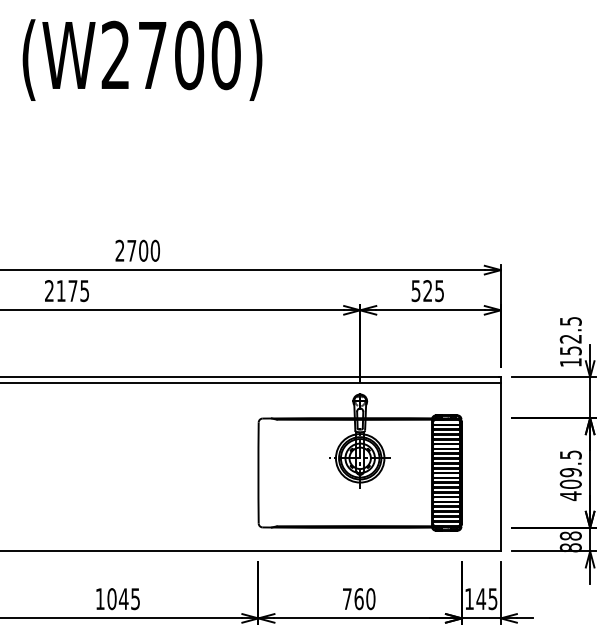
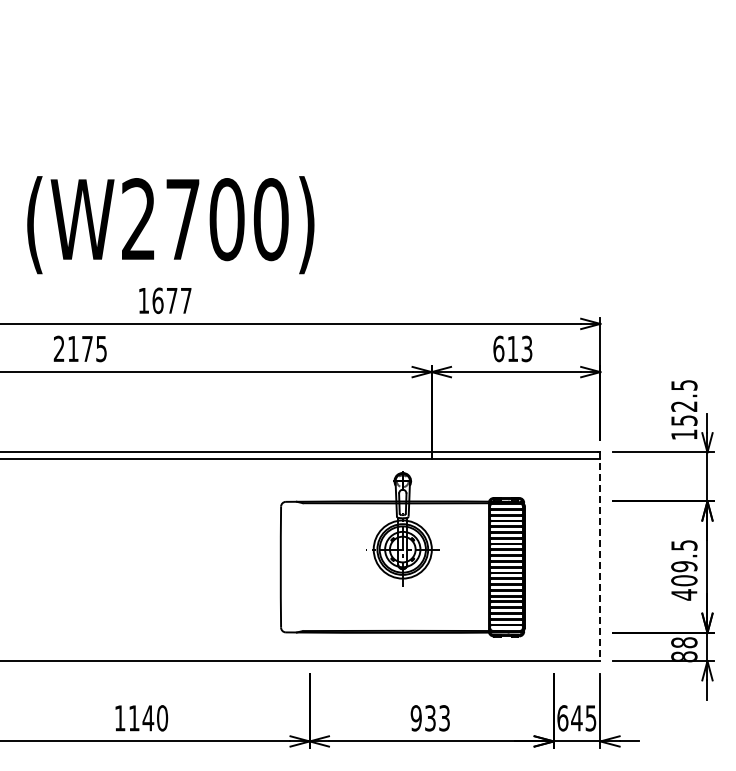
text: (142, 60) -> (170, 225), moved
text: (137, 250) -> (164, 300), 2700 -> 1677
text: (427, 290) -> (512, 348), 525 -> 613
part: (359, 462) -> (402, 554), moved
line: (500, 464) -> (600, 557), solid -> dashed
text: (123, 599) -> (148, 718), 1045 -> 1140
text: (359, 599) -> (430, 718), 760 -> 933
text: (469, 599) -> (562, 718), 145 -> 645

